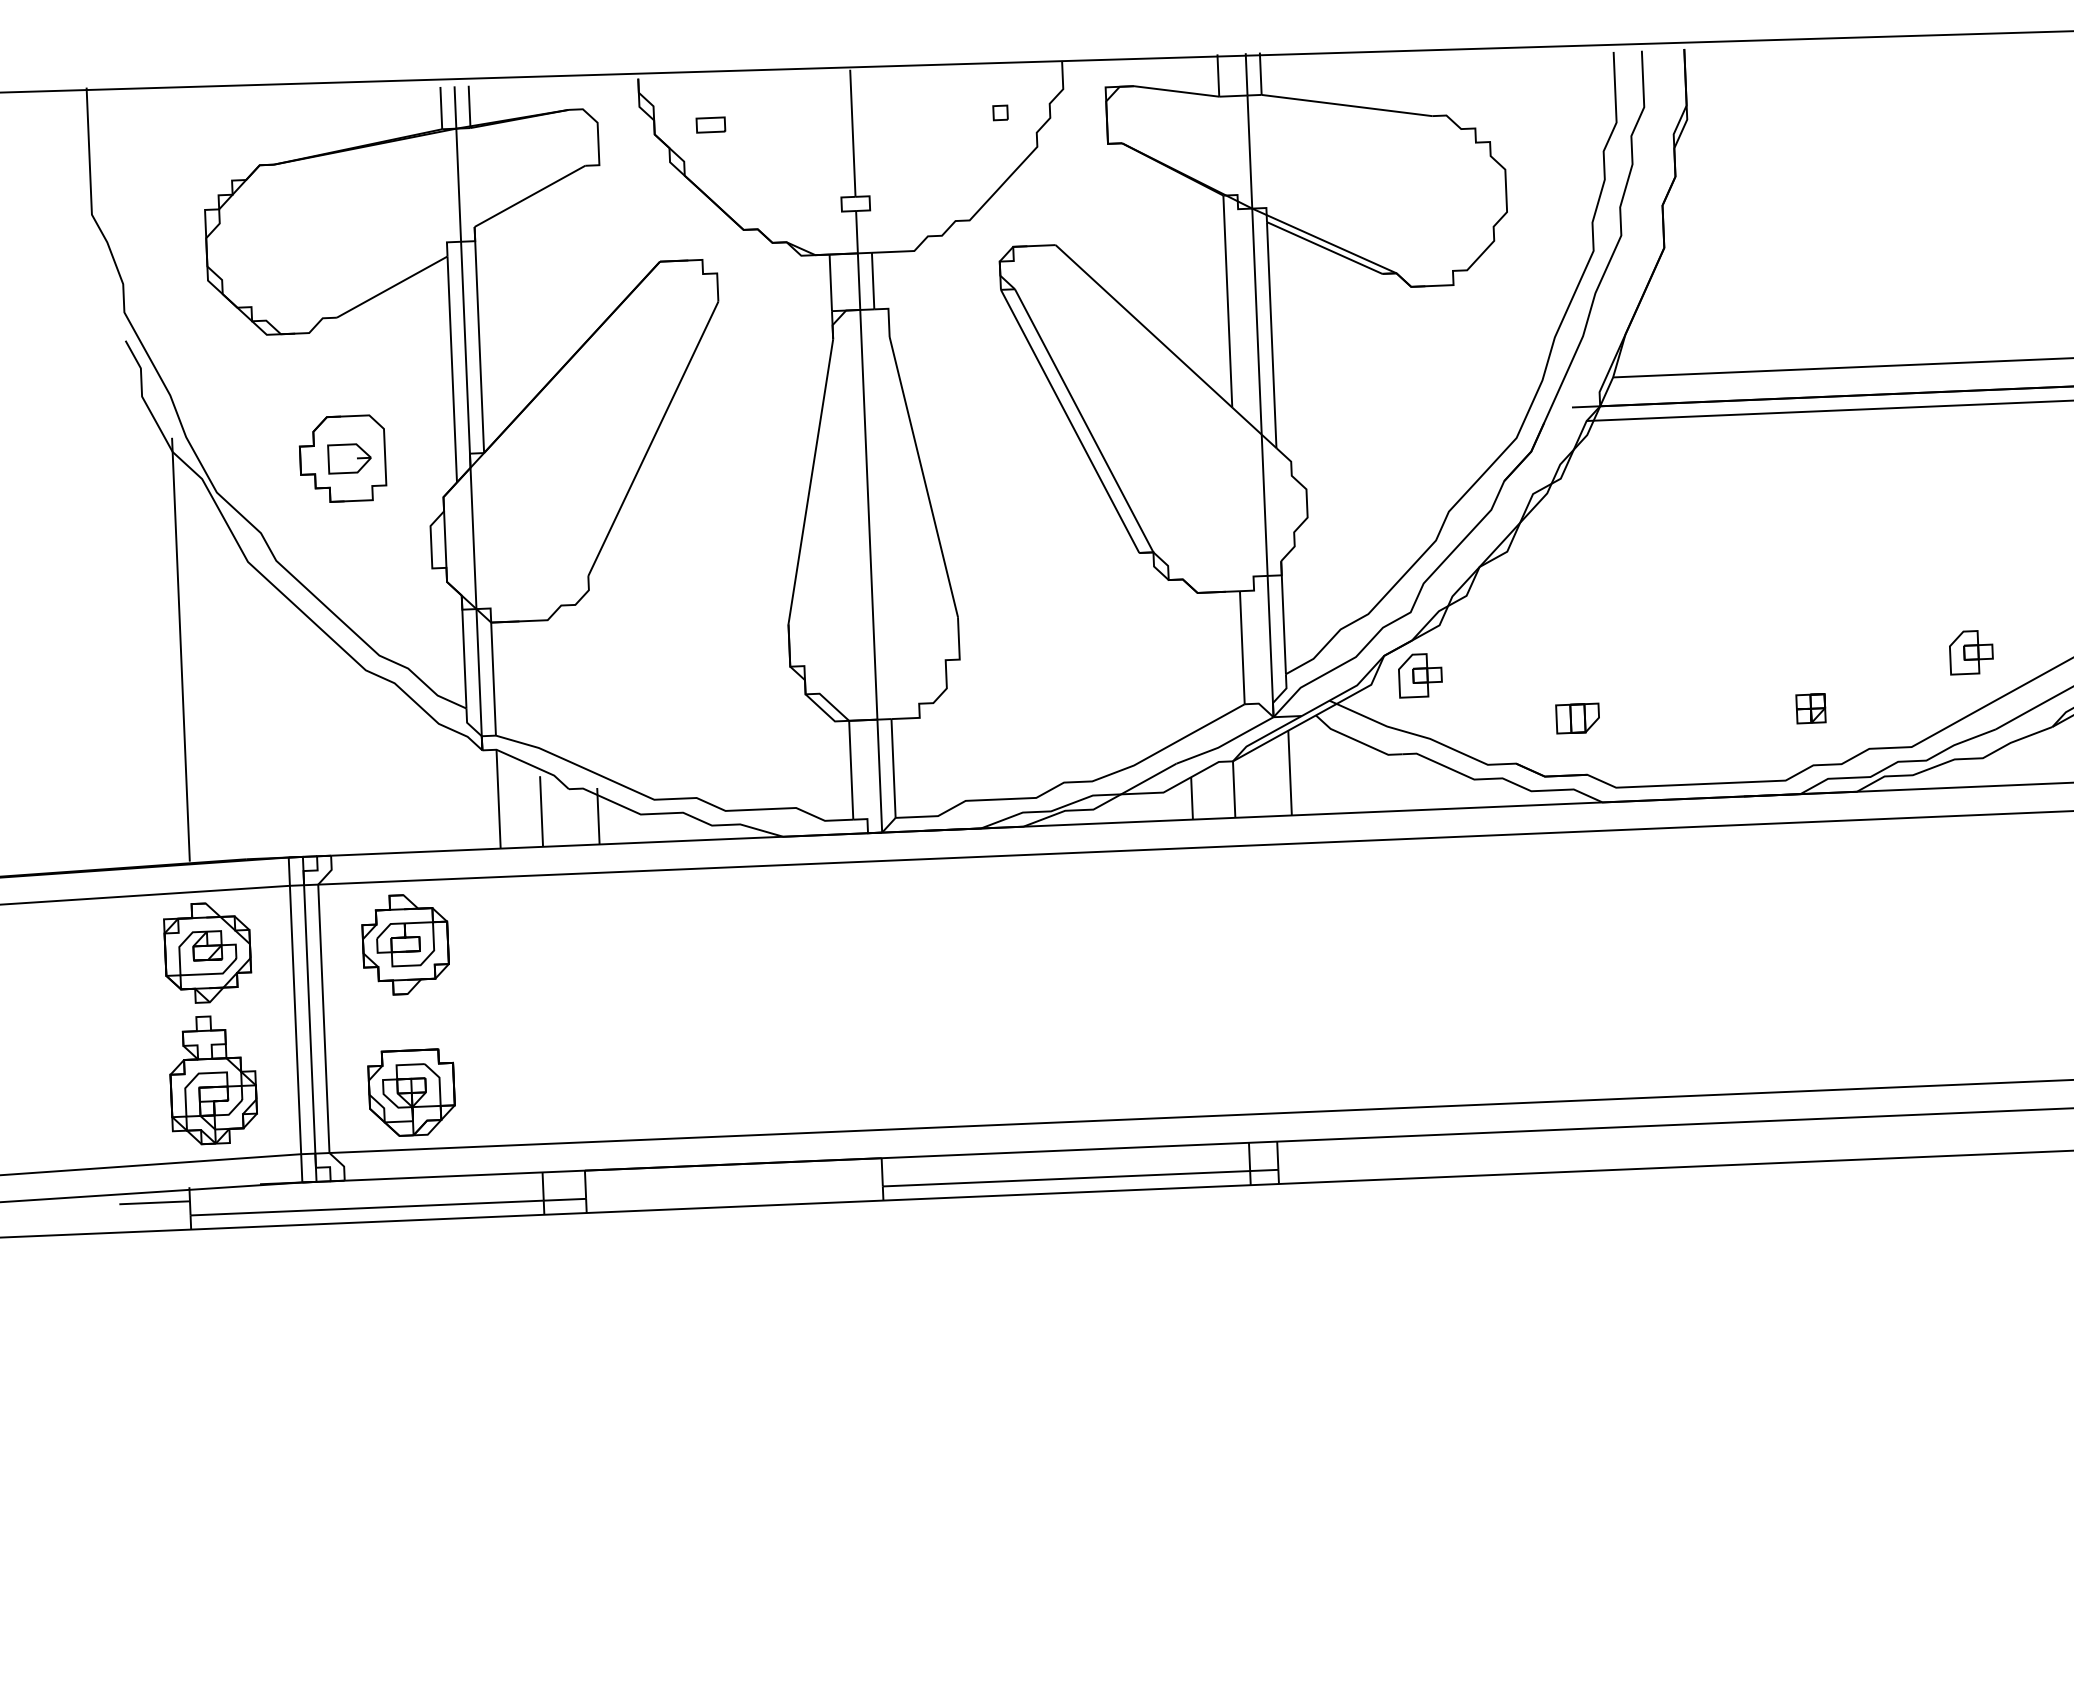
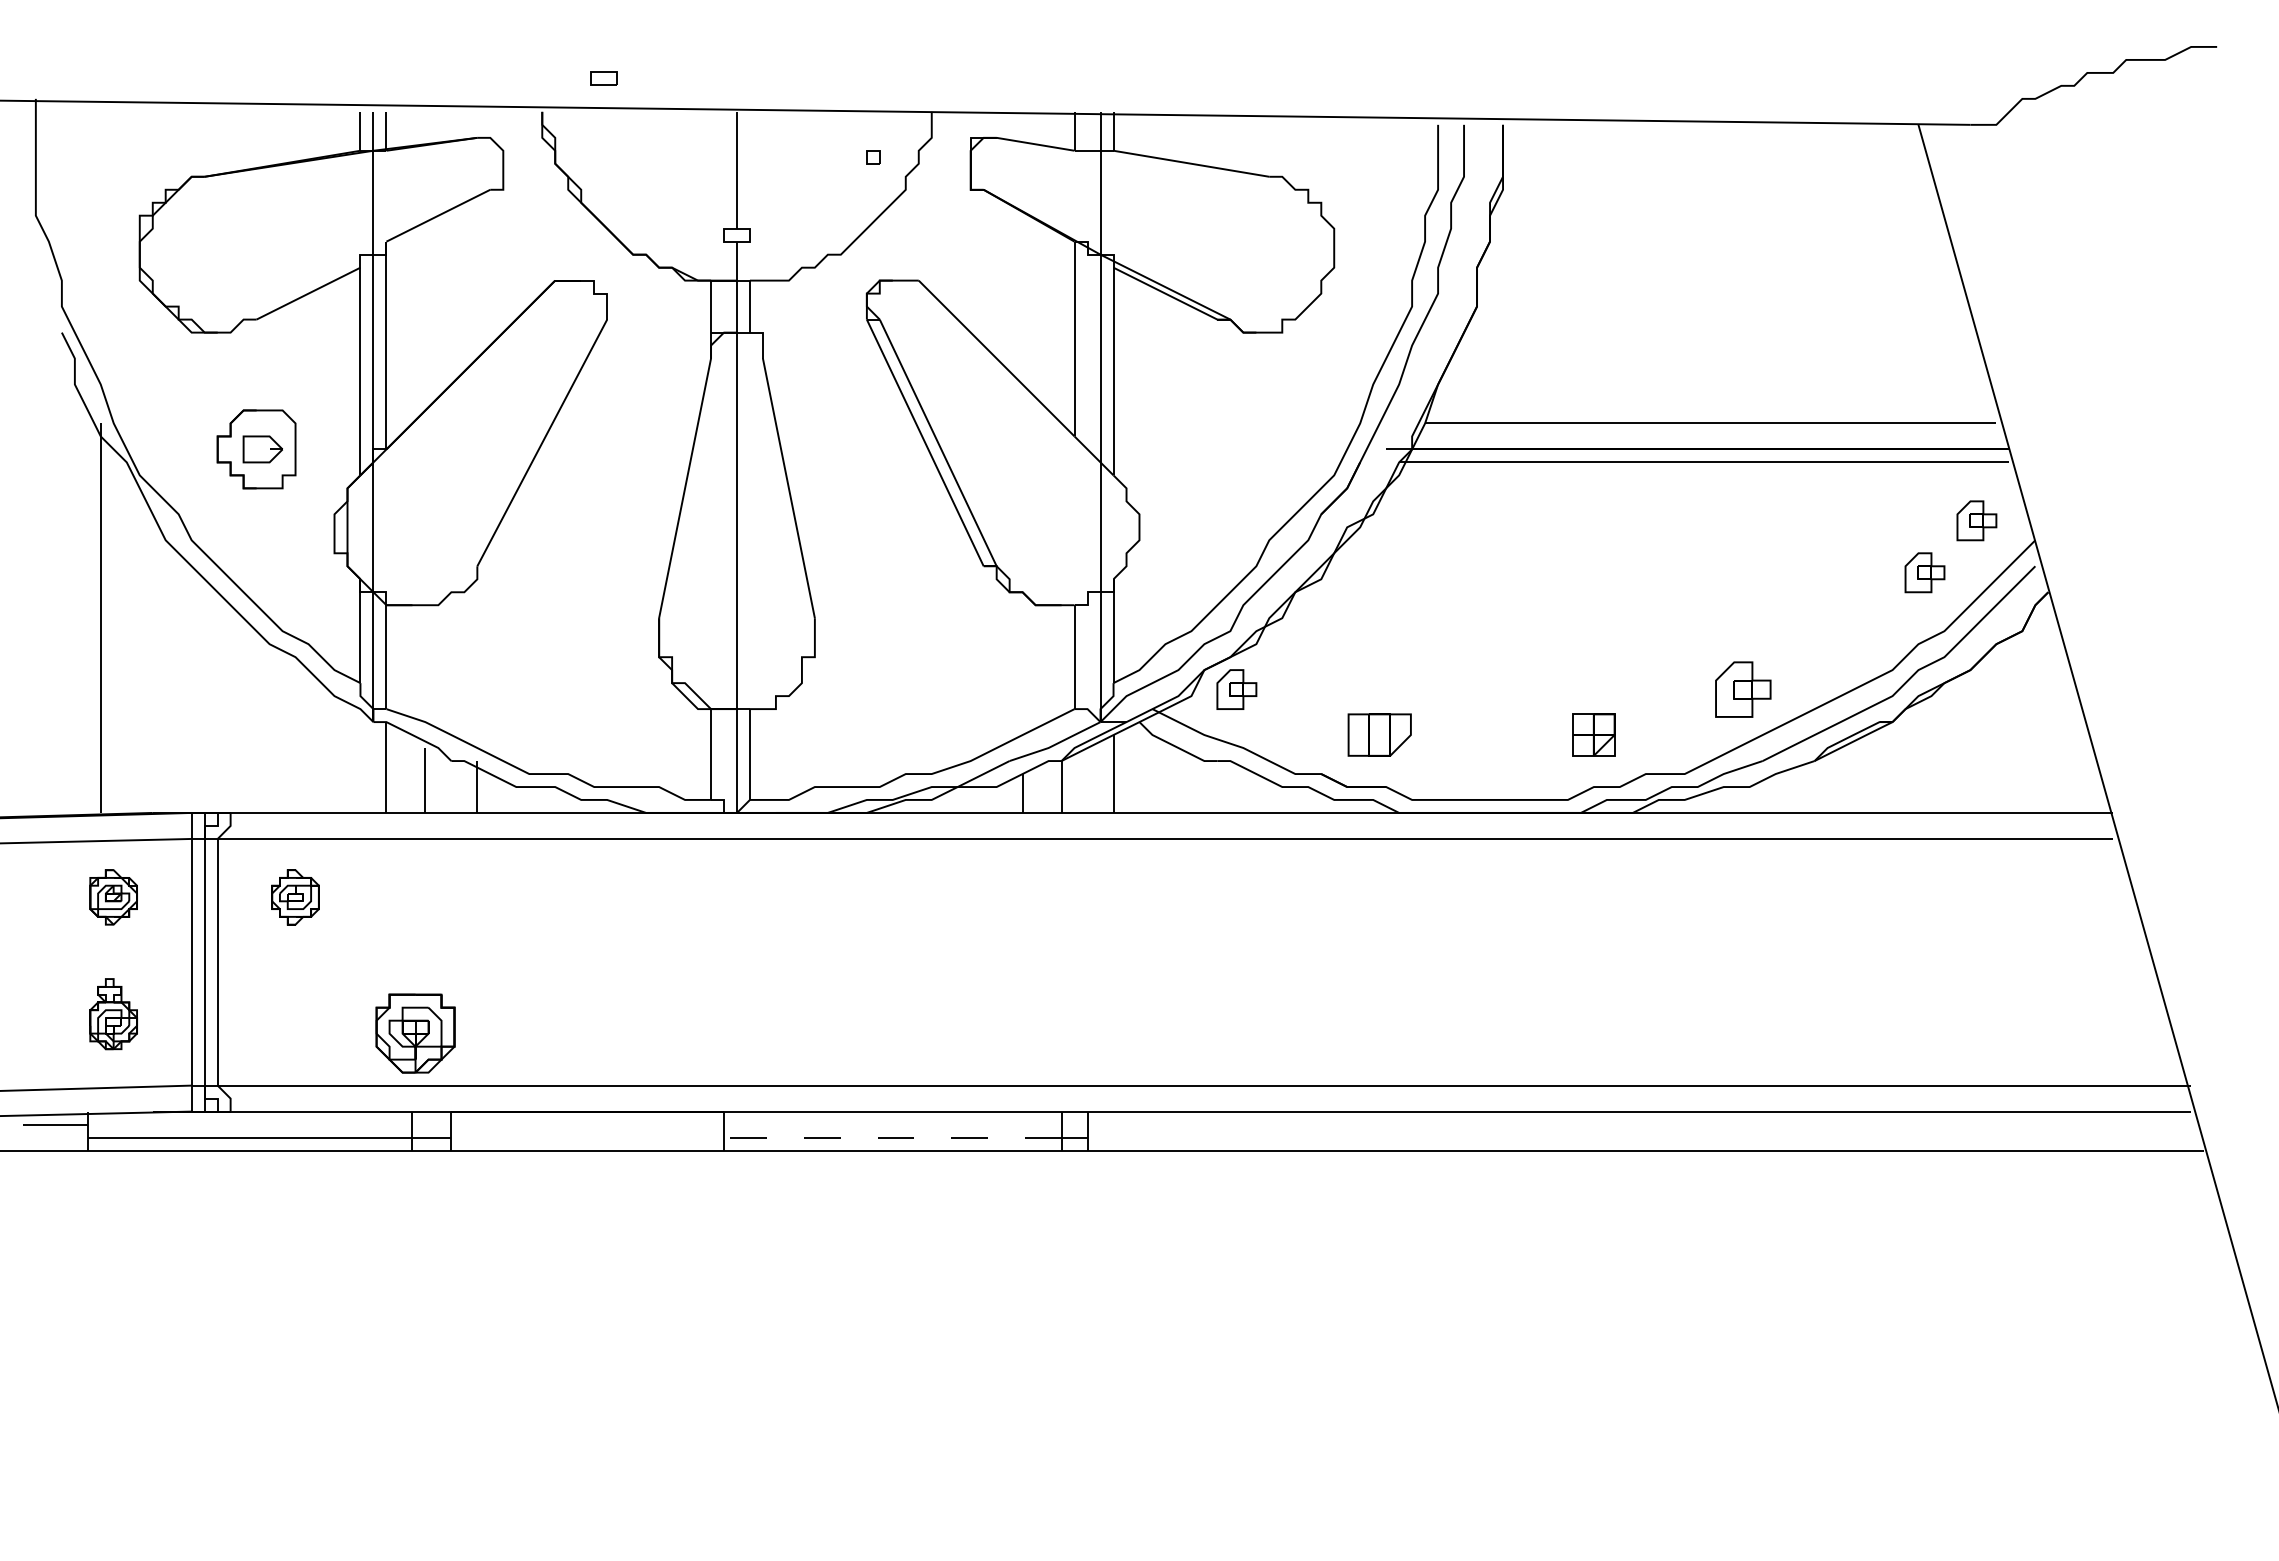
part: (710, 125) -> (603, 78), moved
part: (1970, 652) -> (1742, 689), size x1.4
part: (1810, 708) -> (1593, 734), size x1.6
part: (1577, 717) -> (1379, 734), size x1.6
part: (405, 944) -> (295, 897), size x0.6
part: (207, 953) -> (113, 897), size x0.6
part: (212, 1079) -> (113, 1013), size x0.6
part: (411, 1092) -> (415, 1033), moved
line: (1066, 1178) -> (892, 1137), solid -> dashed

